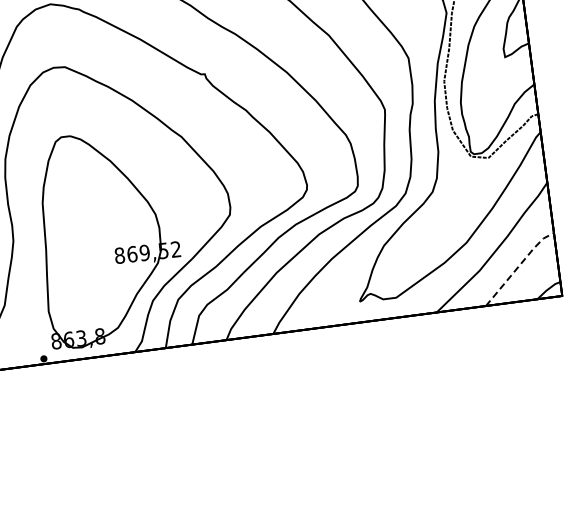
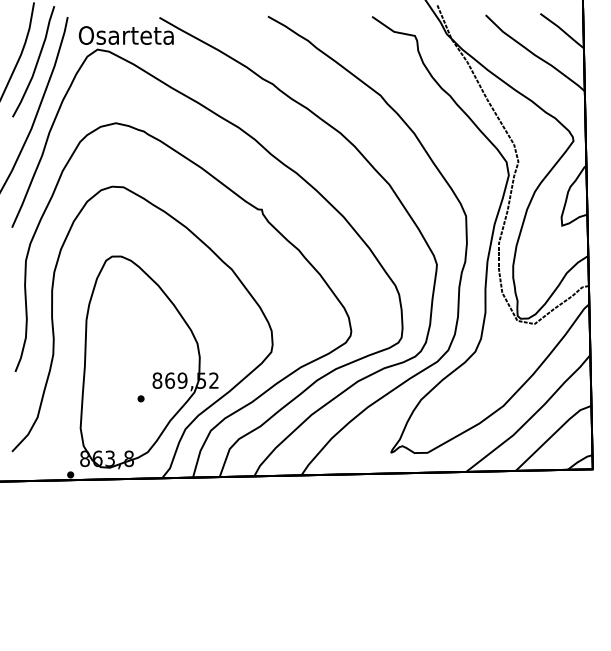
line: (519, 265) -> (553, 434), dashed -> solid
part: (104, 275) -> (140, 398), added

